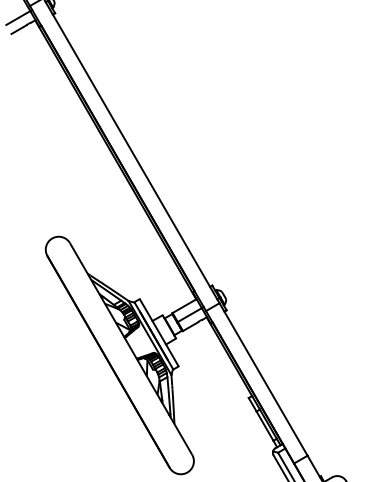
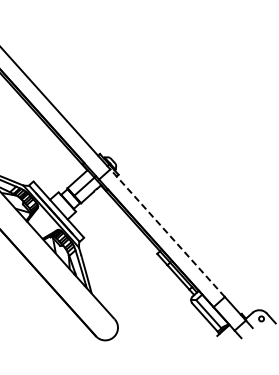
line: (263, 379) -> (167, 233), solid -> dashed

